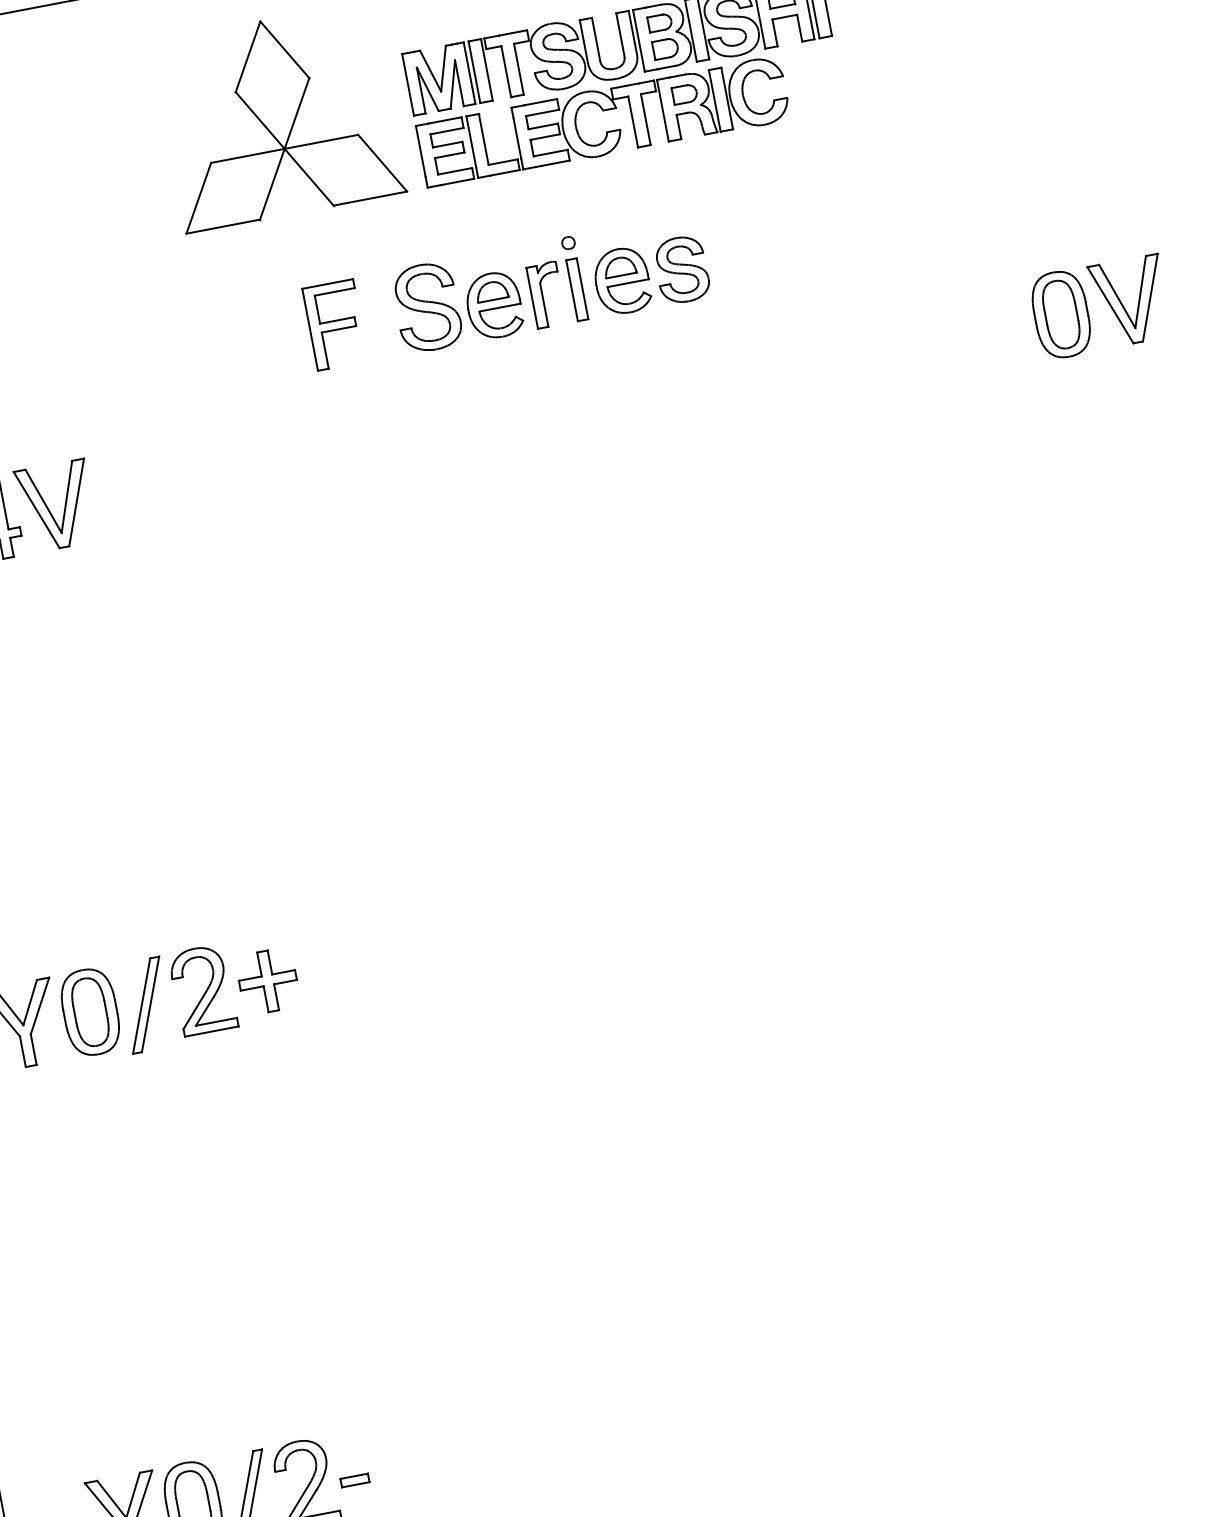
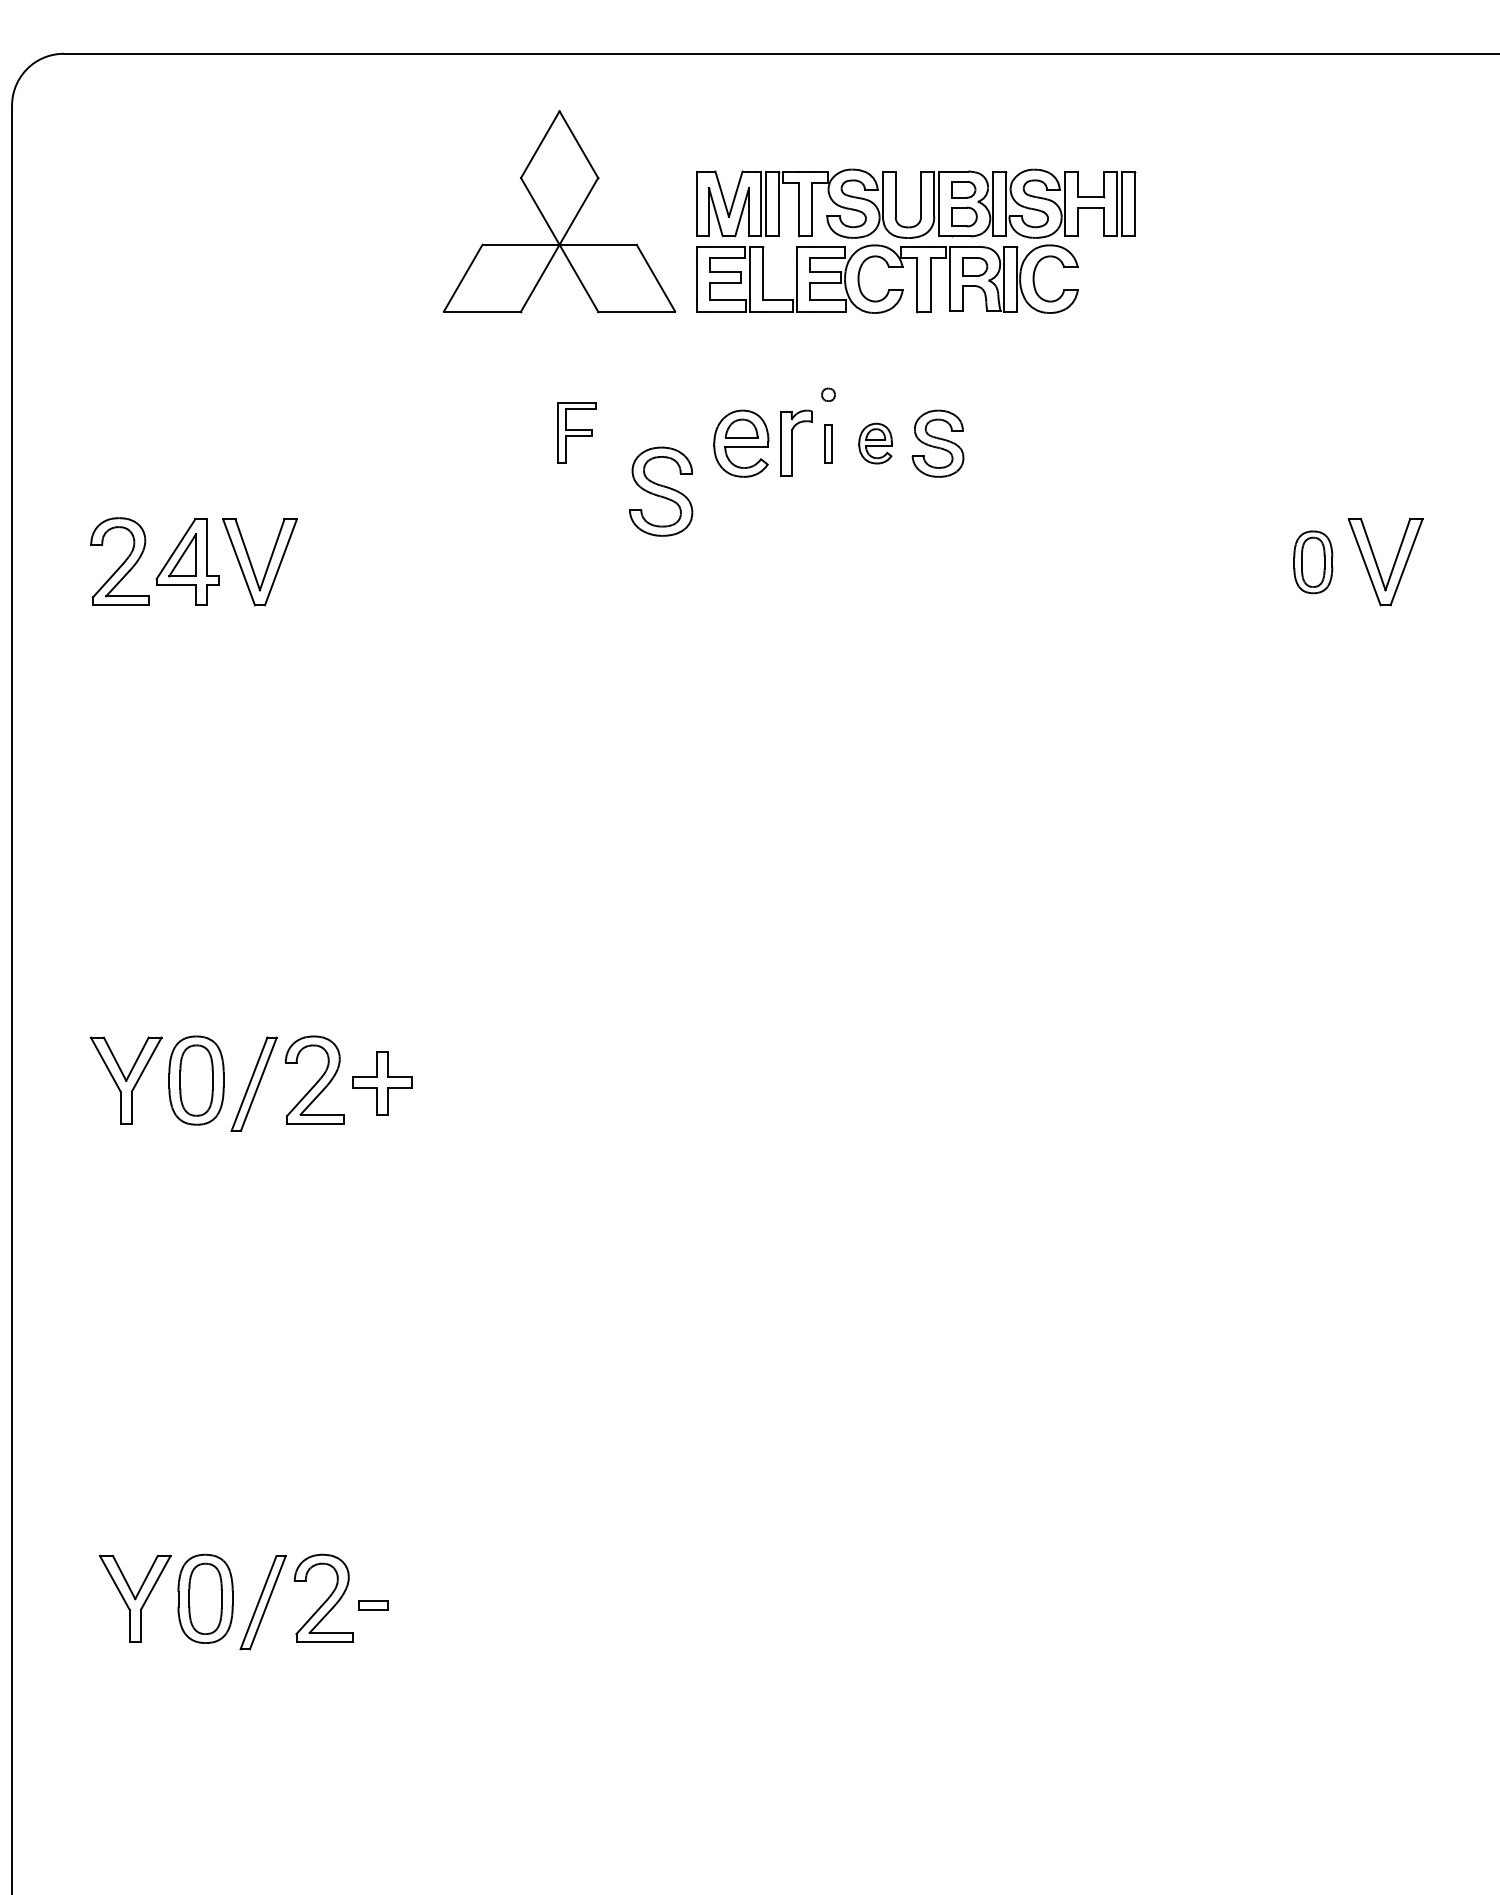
part: (622, 280) -> (875, 443), size x0.6
part: (577, 289) -> (828, 443), size x0.6
part: (427, 307) -> (661, 491), moved
part: (1061, 314) -> (1313, 562), size x0.7
part: (334, 324) -> (576, 432), size x0.7

